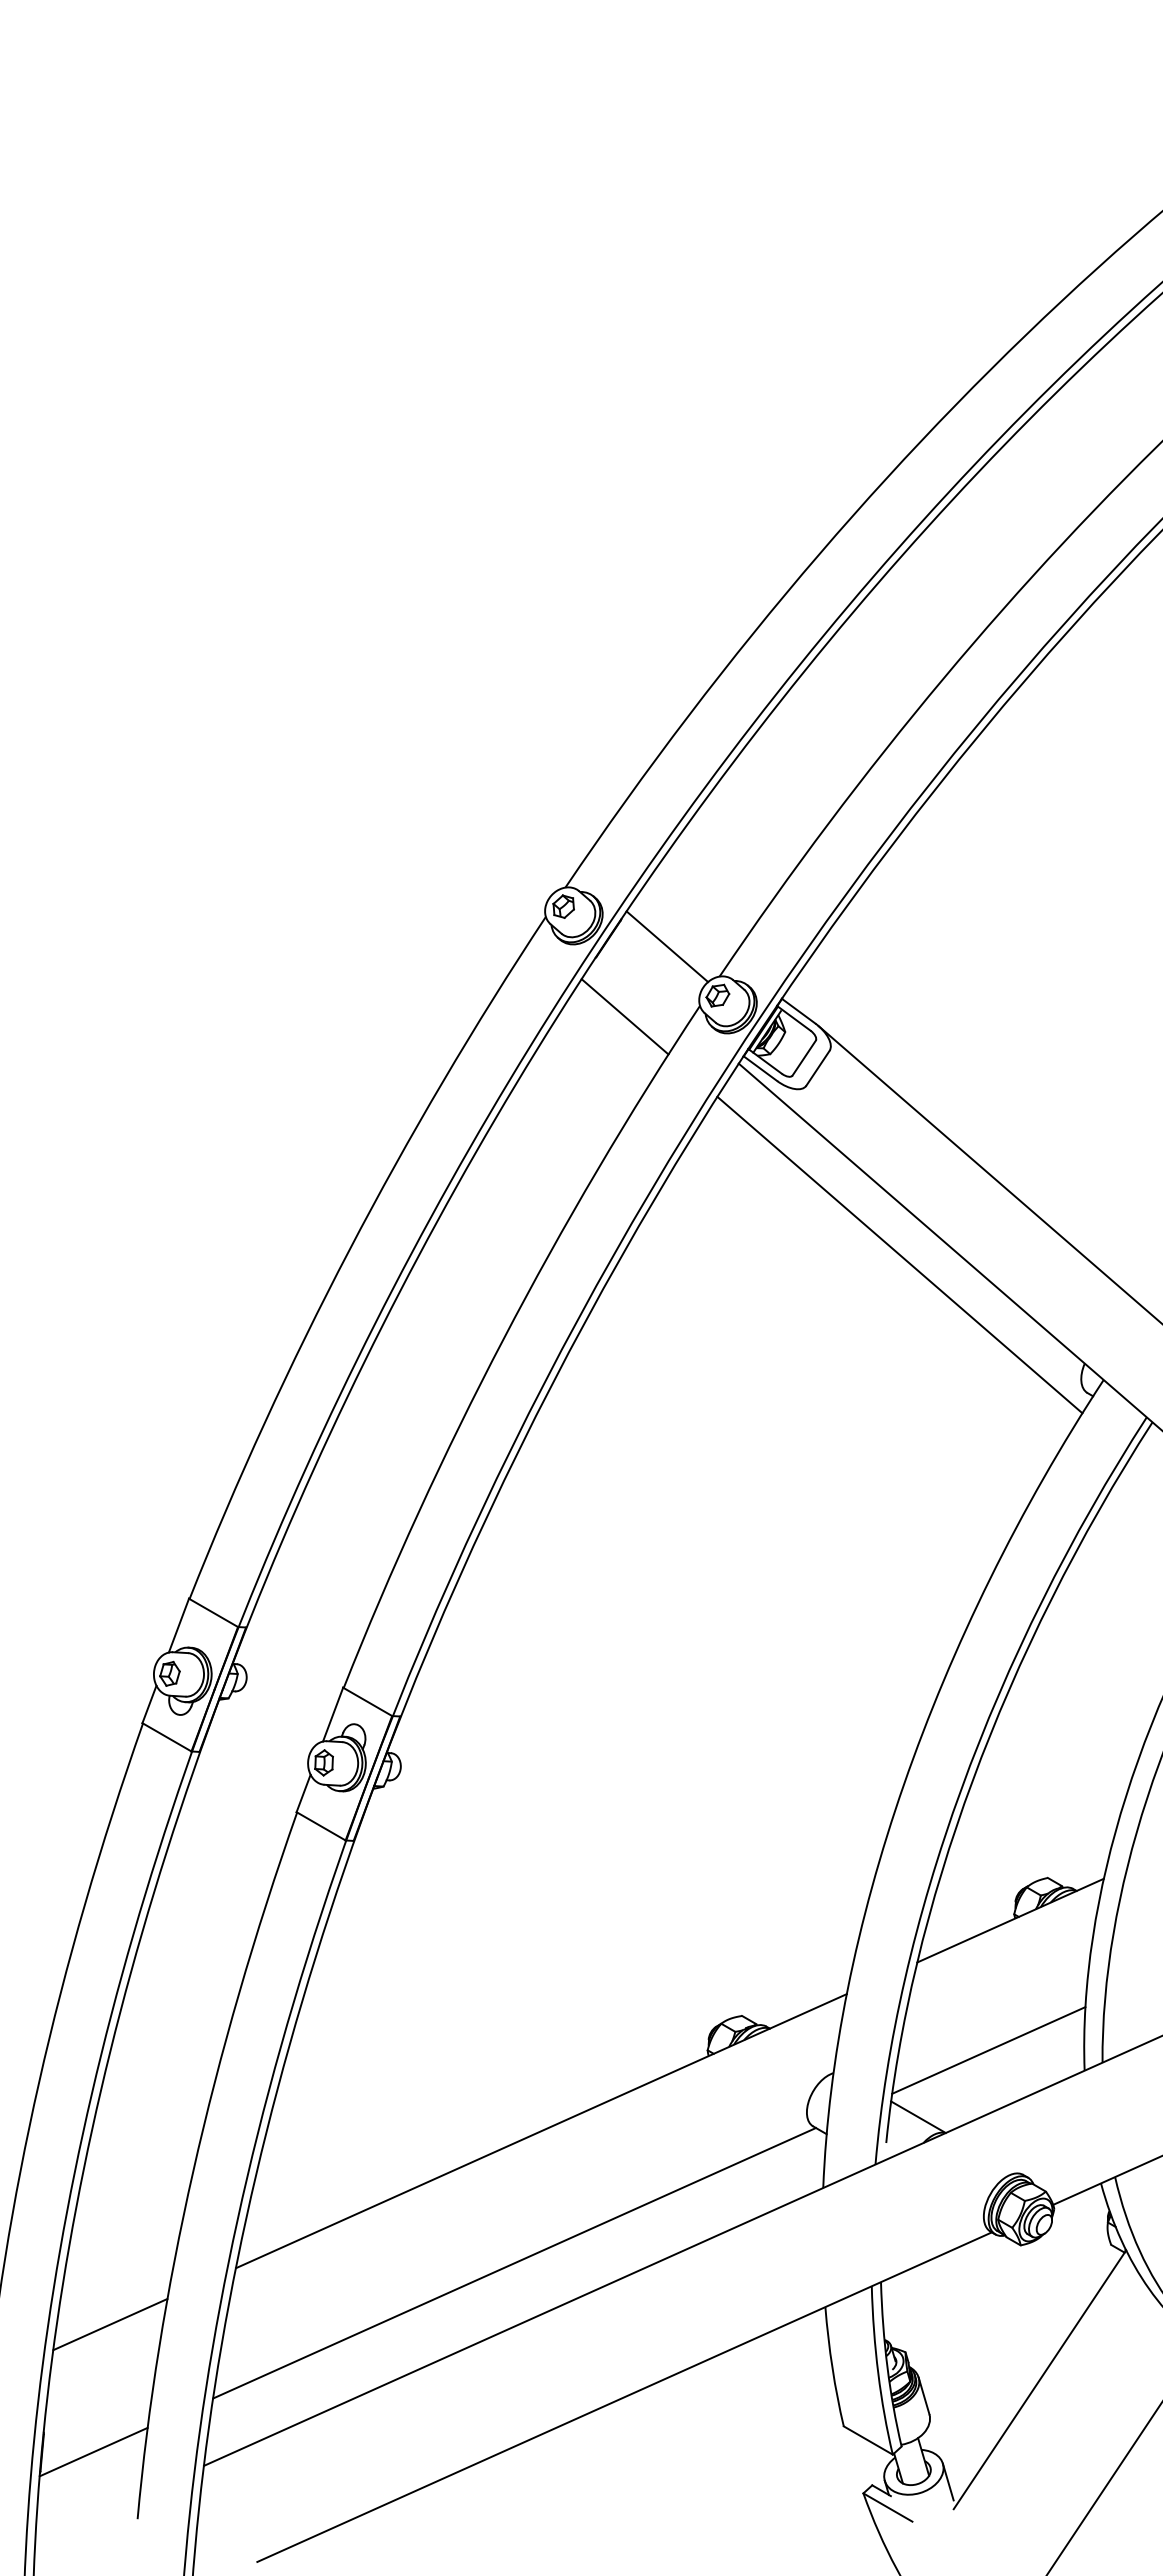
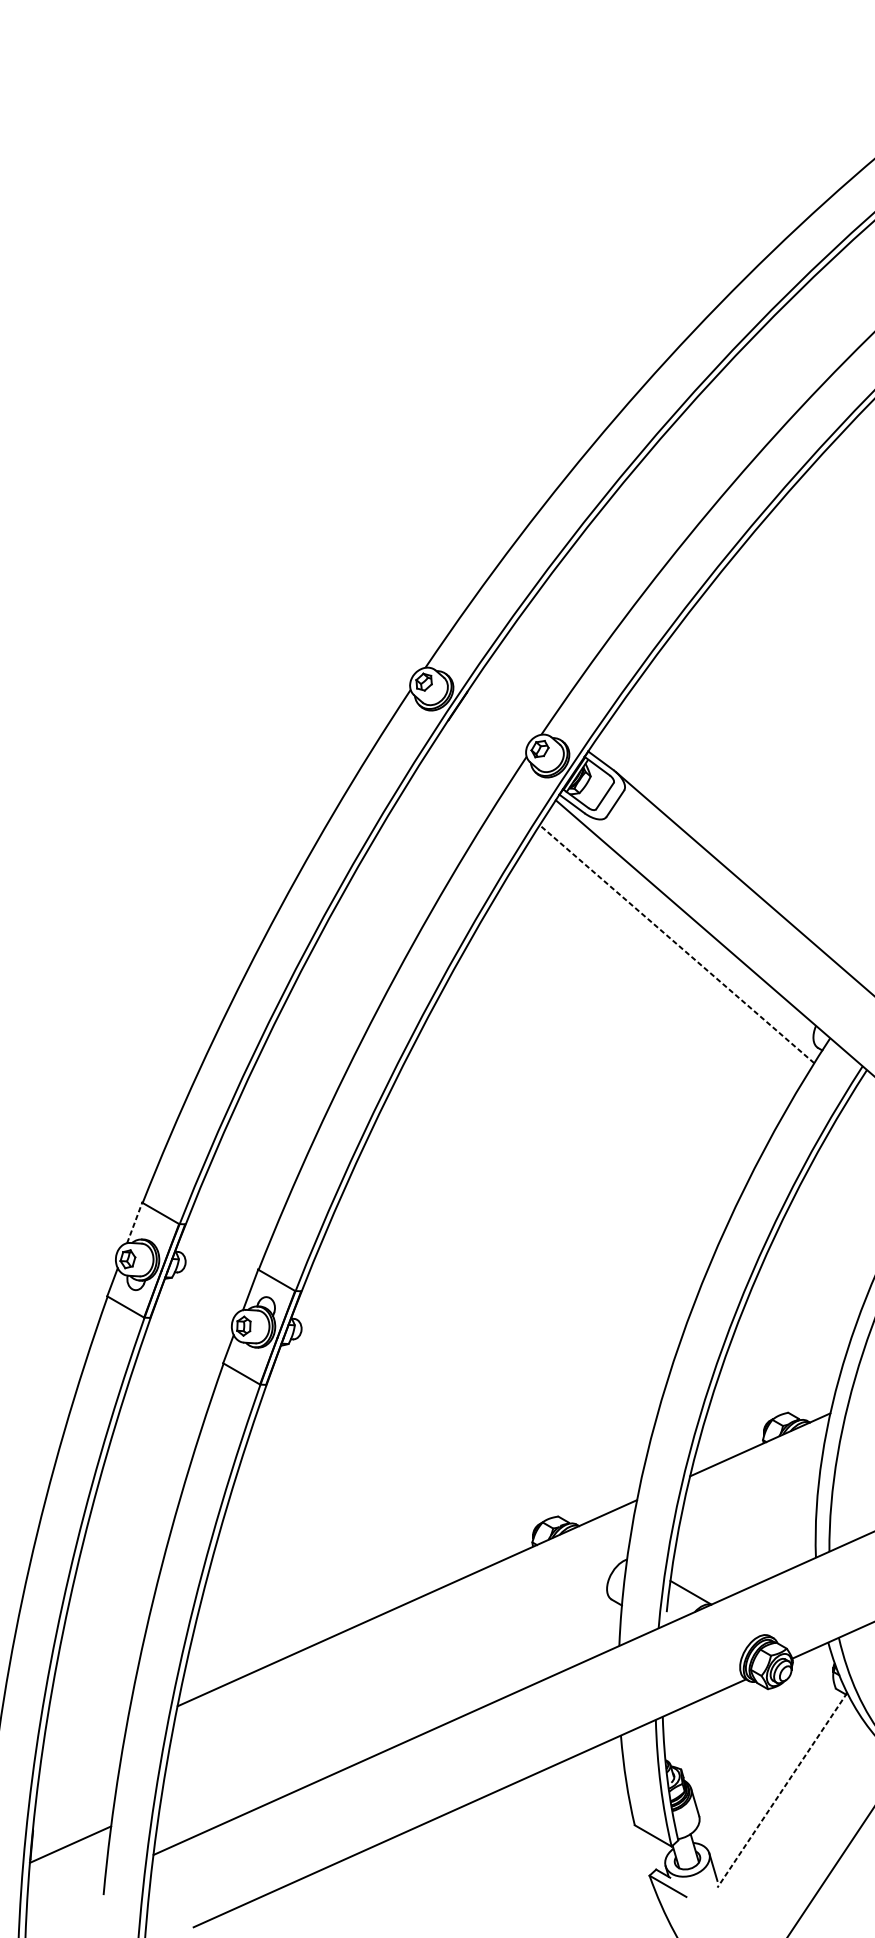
line: (667, 946) -> (502, 712), removed
line: (624, 1016) -> (469, 764), removed
line: (899, 1255) -> (676, 944), solid -> dashed
line: (178, 1625) -> (134, 1222), solid -> dashed
line: (988, 2050) -> (743, 1542), removed
line: (514, 2263) -> (387, 1702), removed
line: (110, 2324) -> (83, 1748), removed
line: (1039, 2379) -> (782, 1790), solid -> dashed

